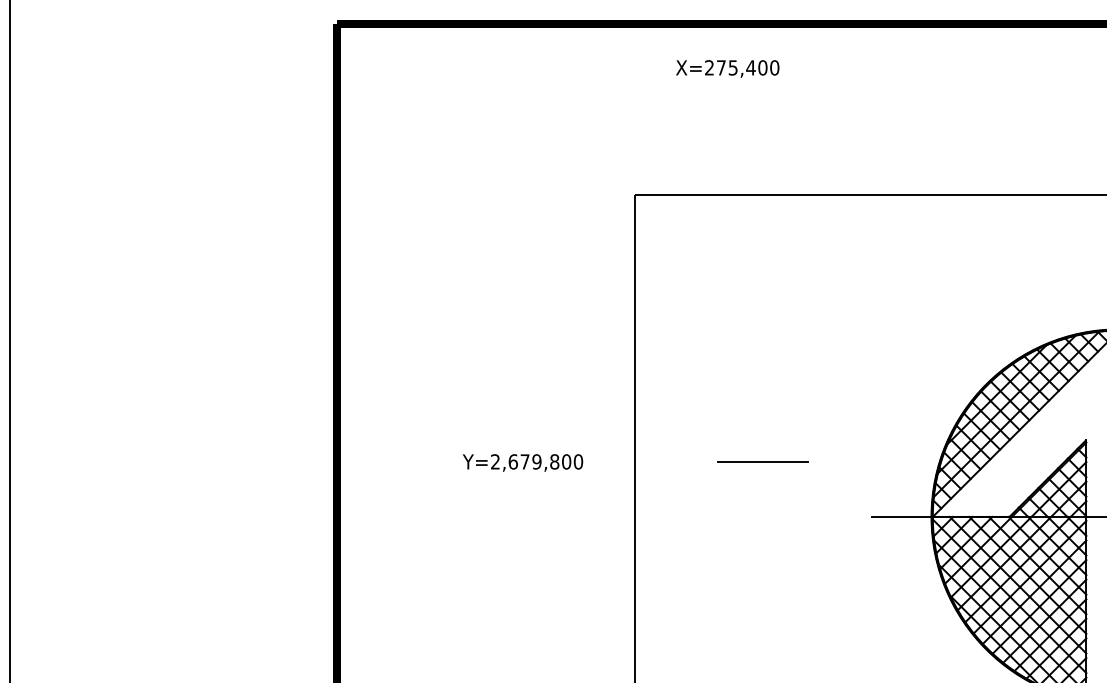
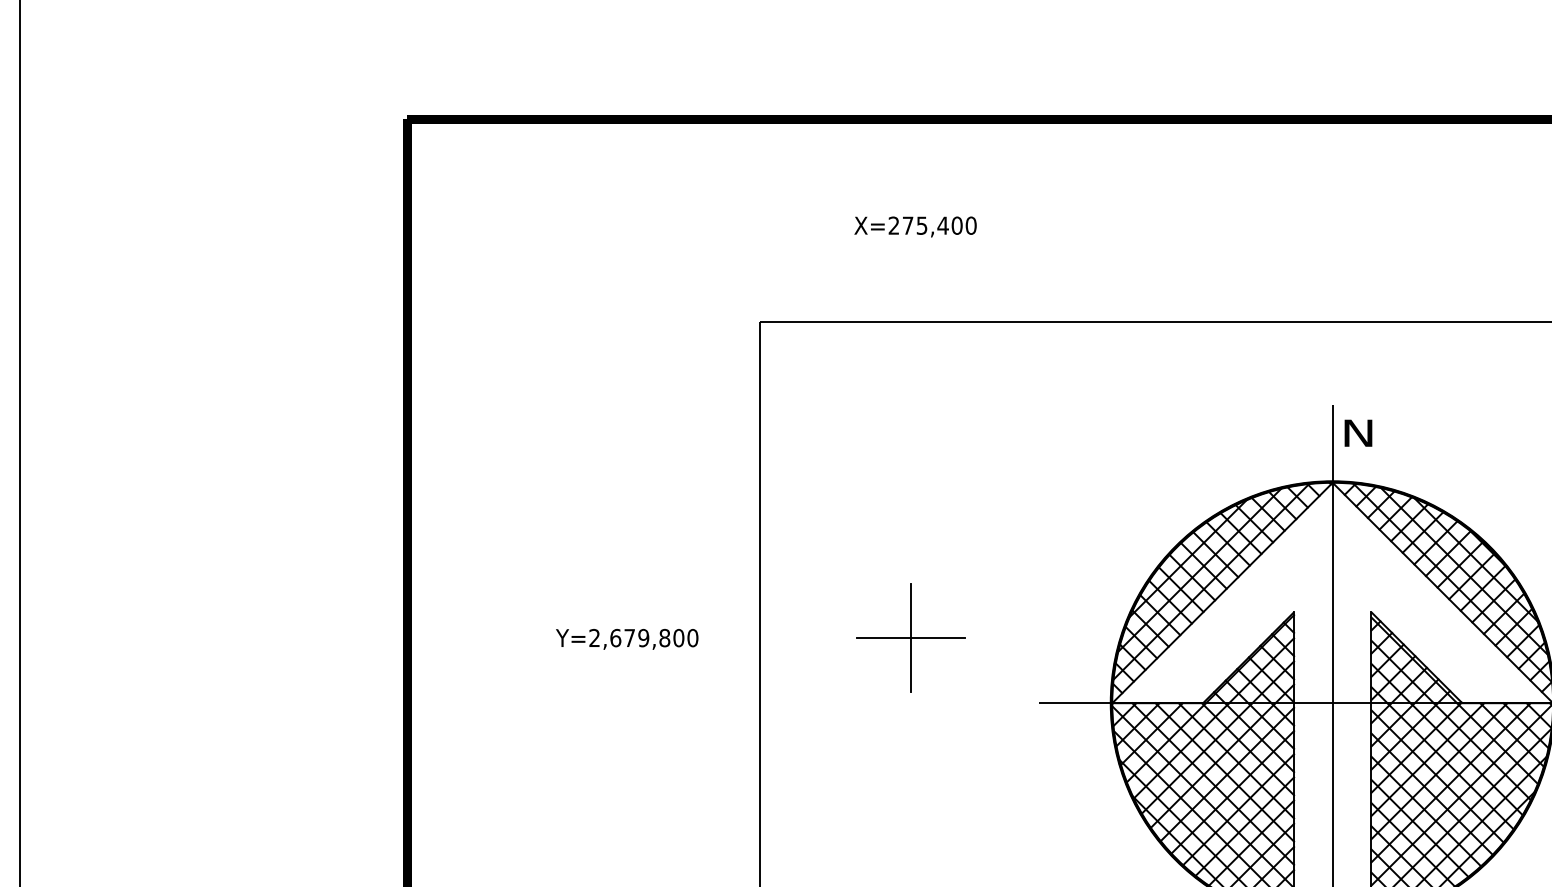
text: (727, 68) -> (915, 226), moved
line: (763, 461) -> (911, 637), added

